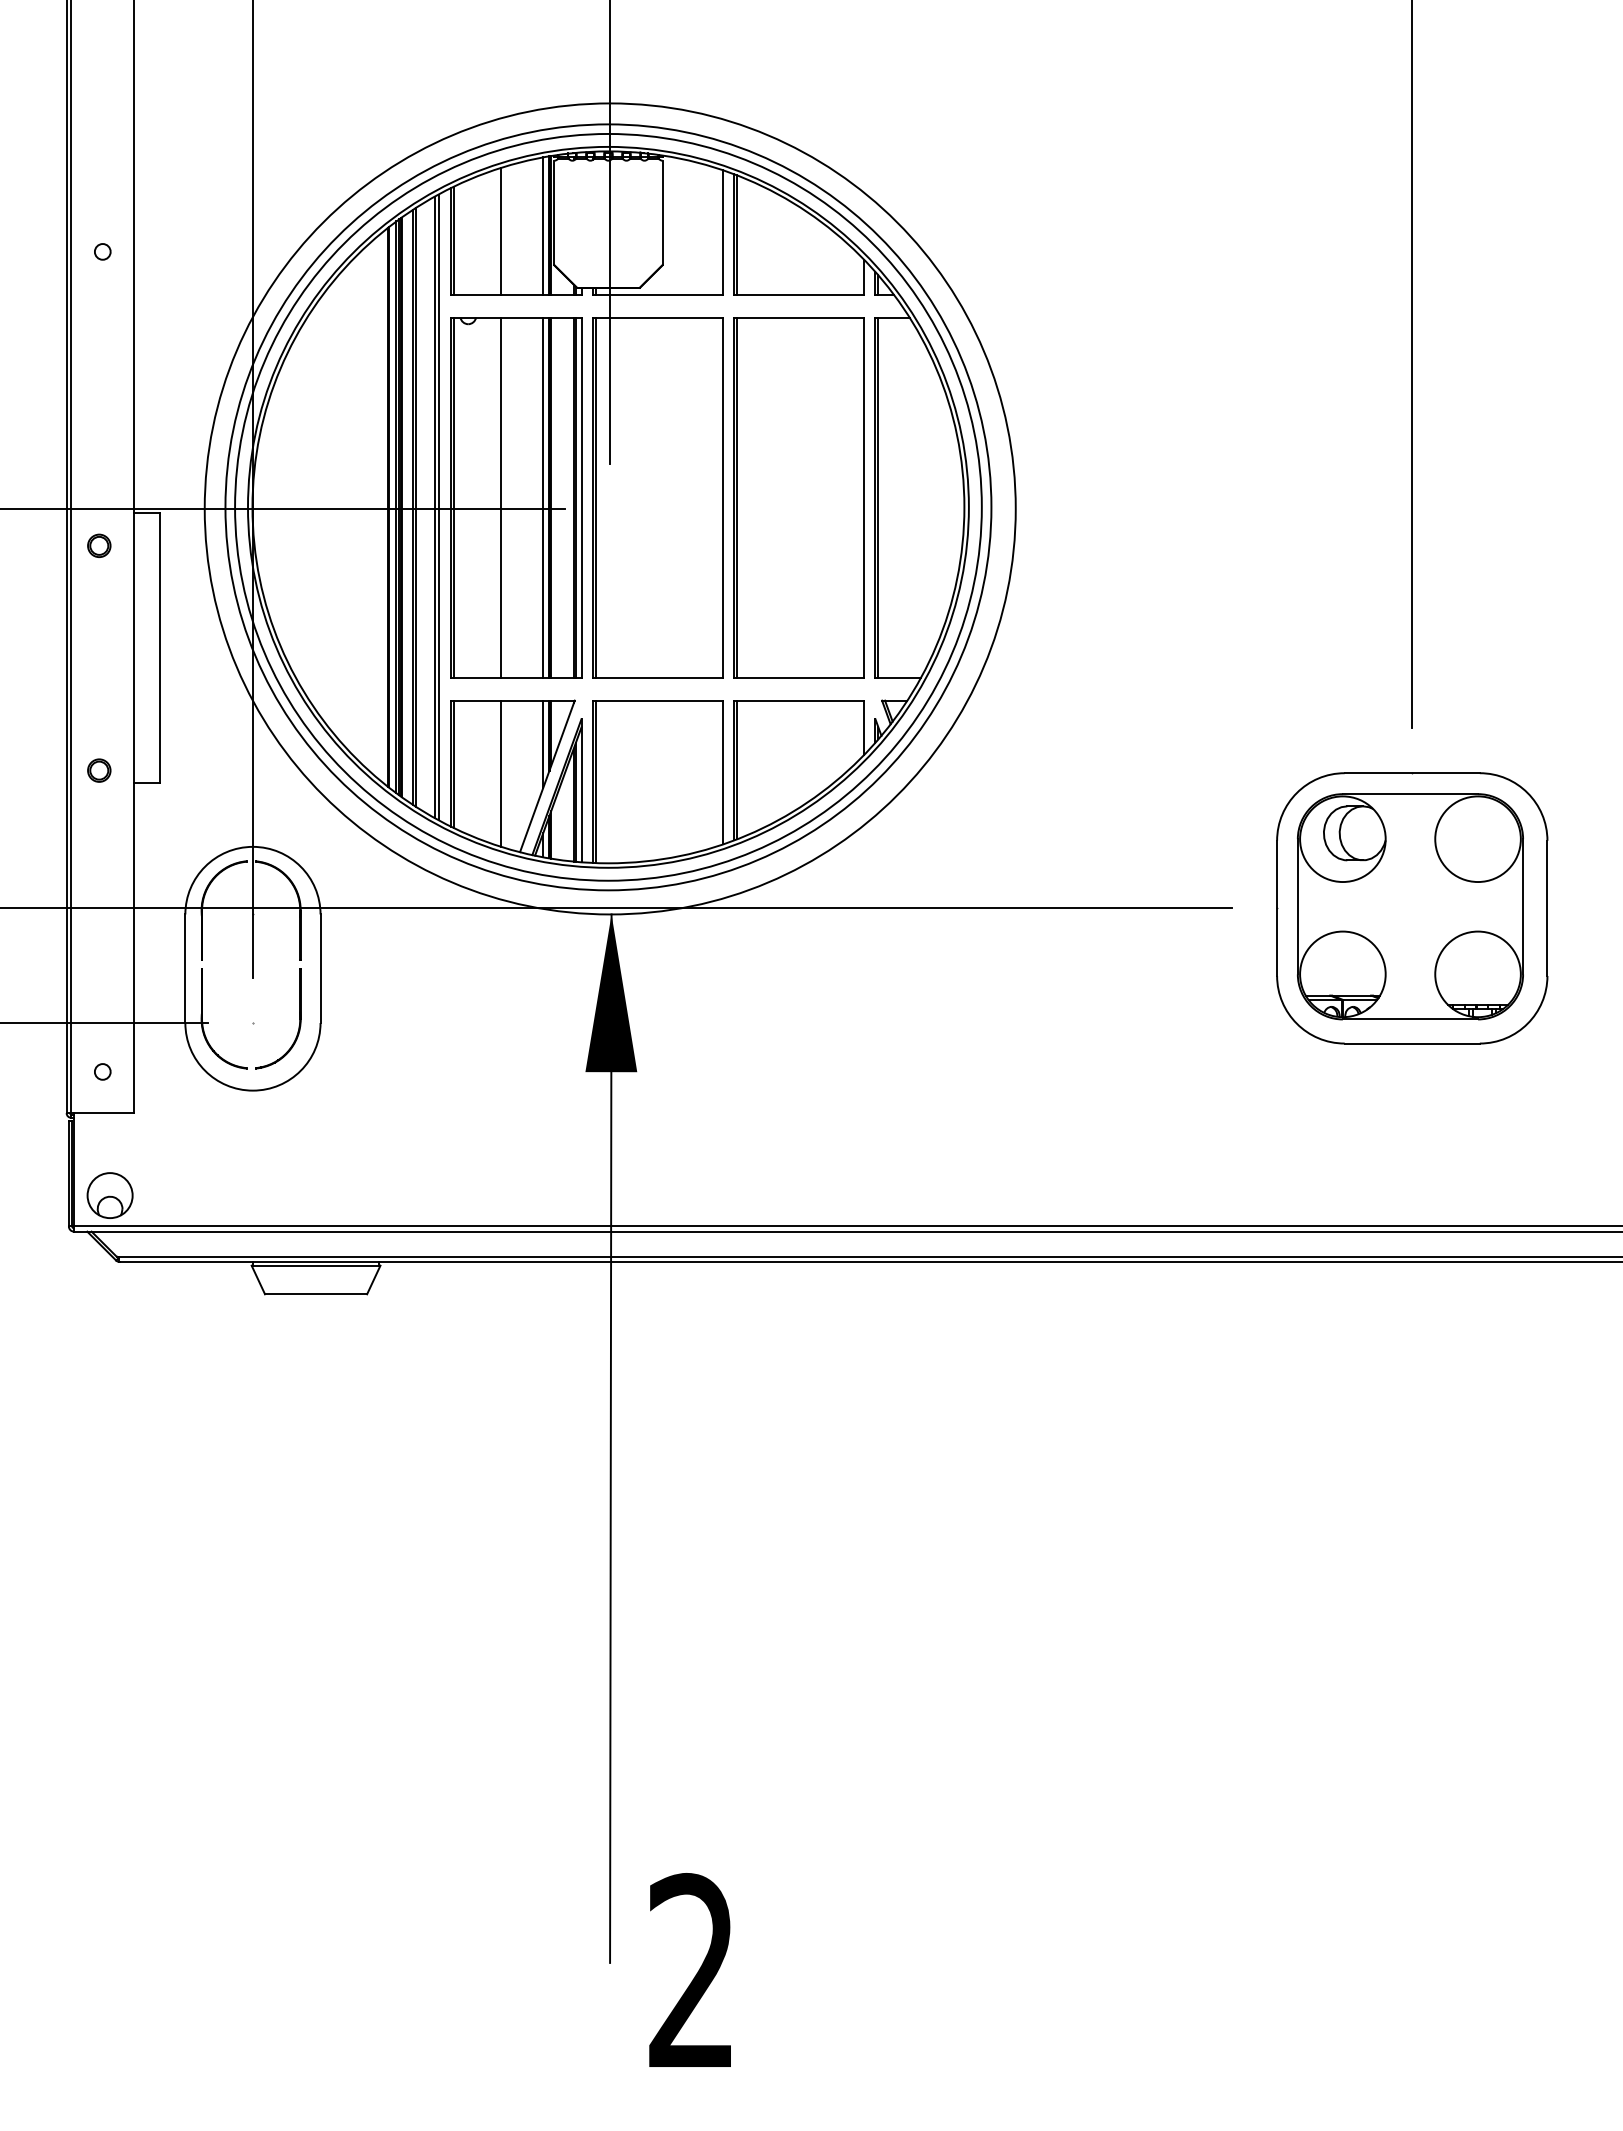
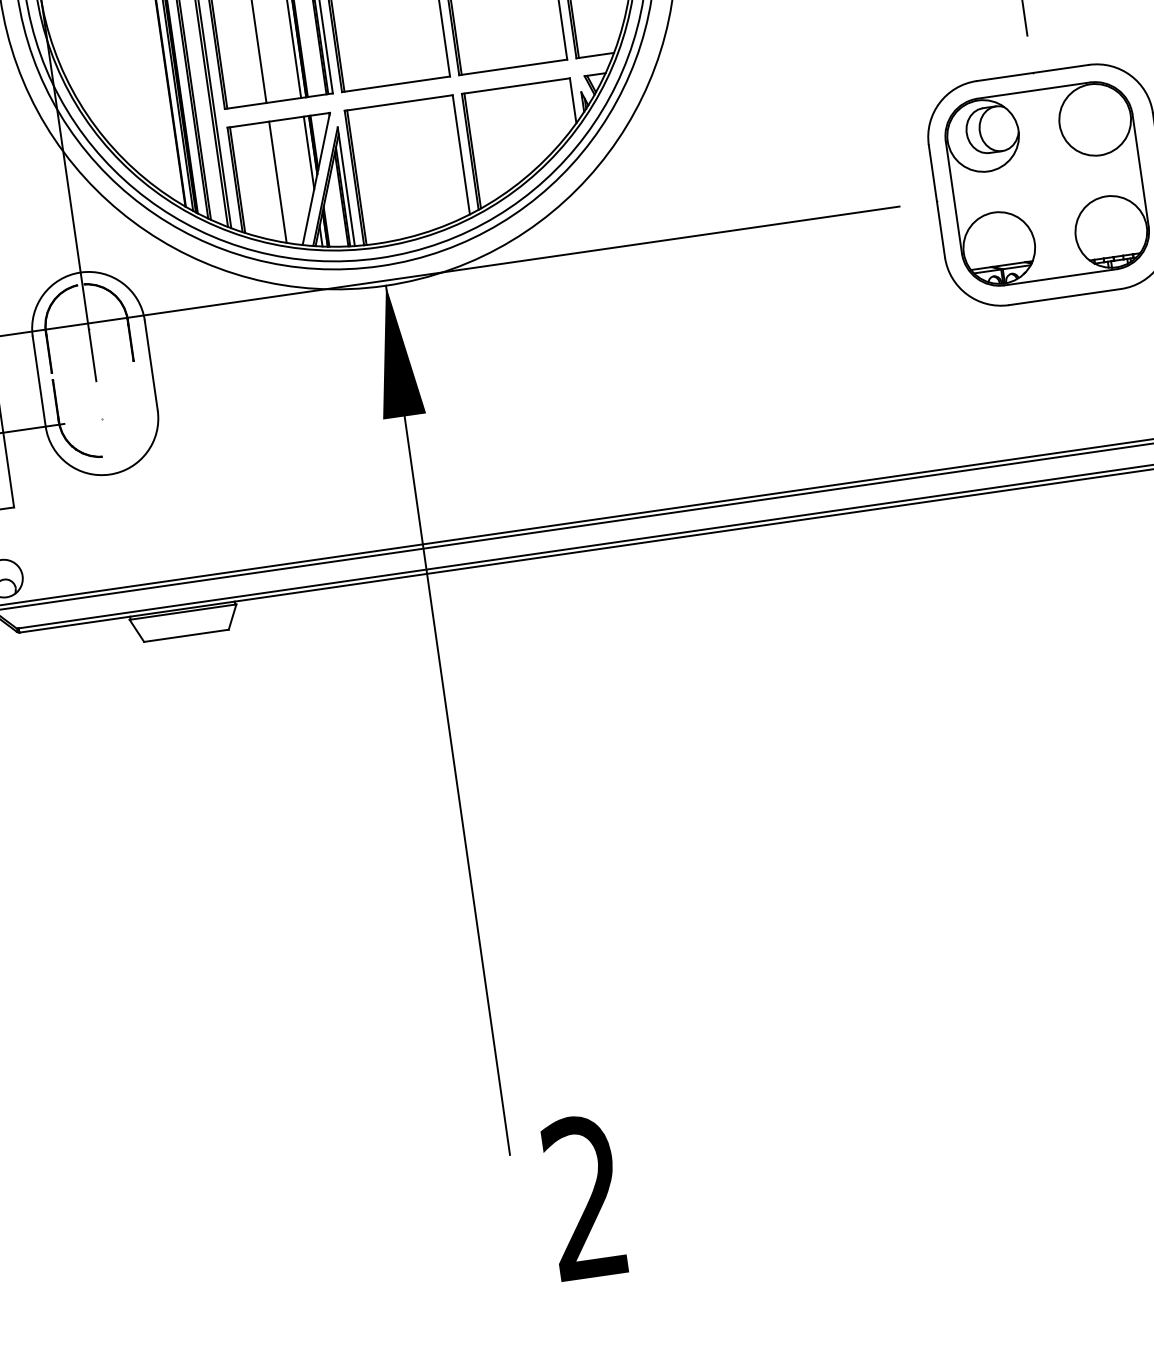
part: (299, 1018) -> (139, 409), removed
text: (689, 1969) -> (583, 1196), moved

